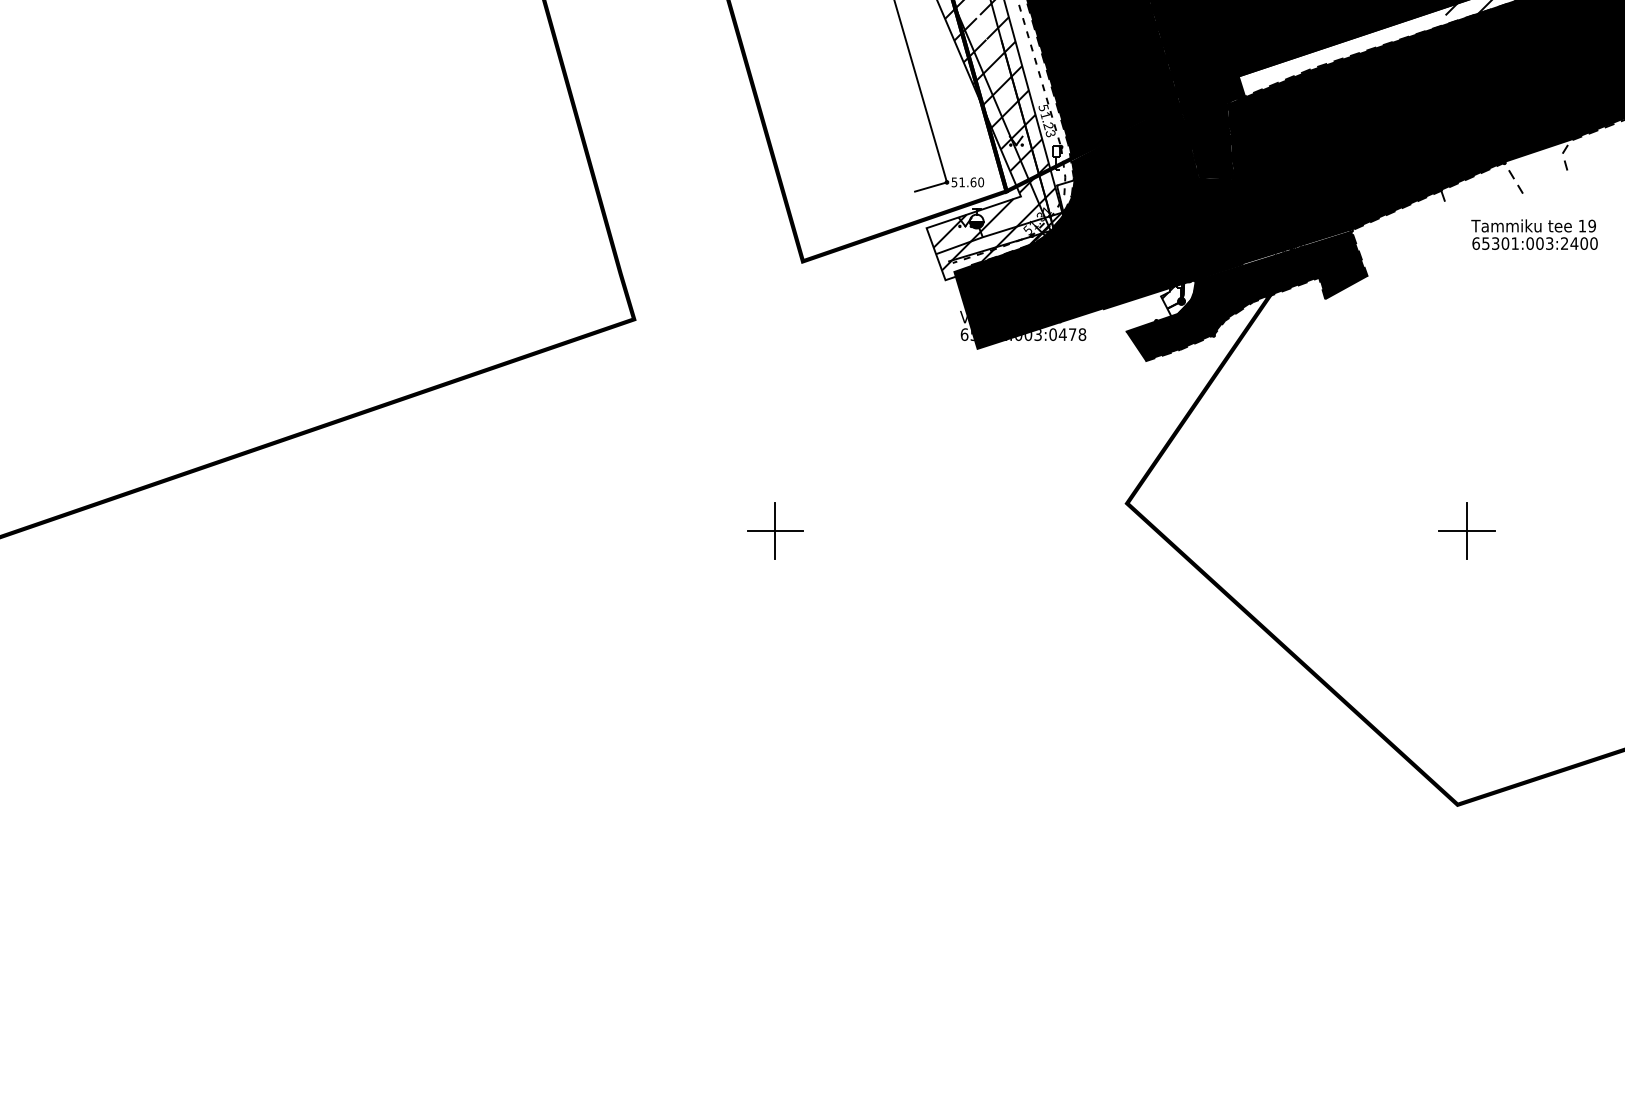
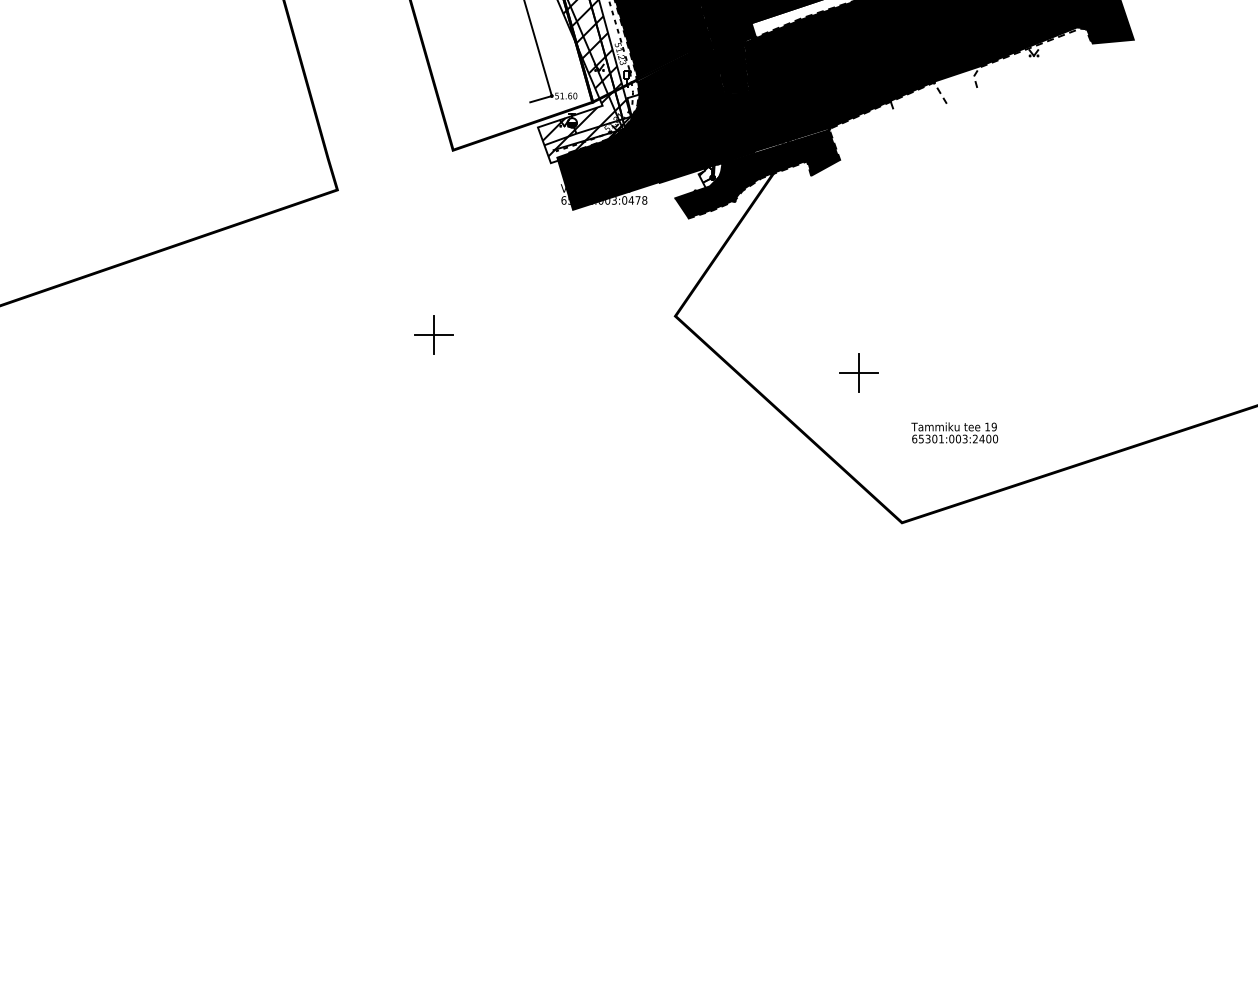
text: (1534, 234) -> (954, 432), moved
part: (1465, 530) -> (858, 372), moved

